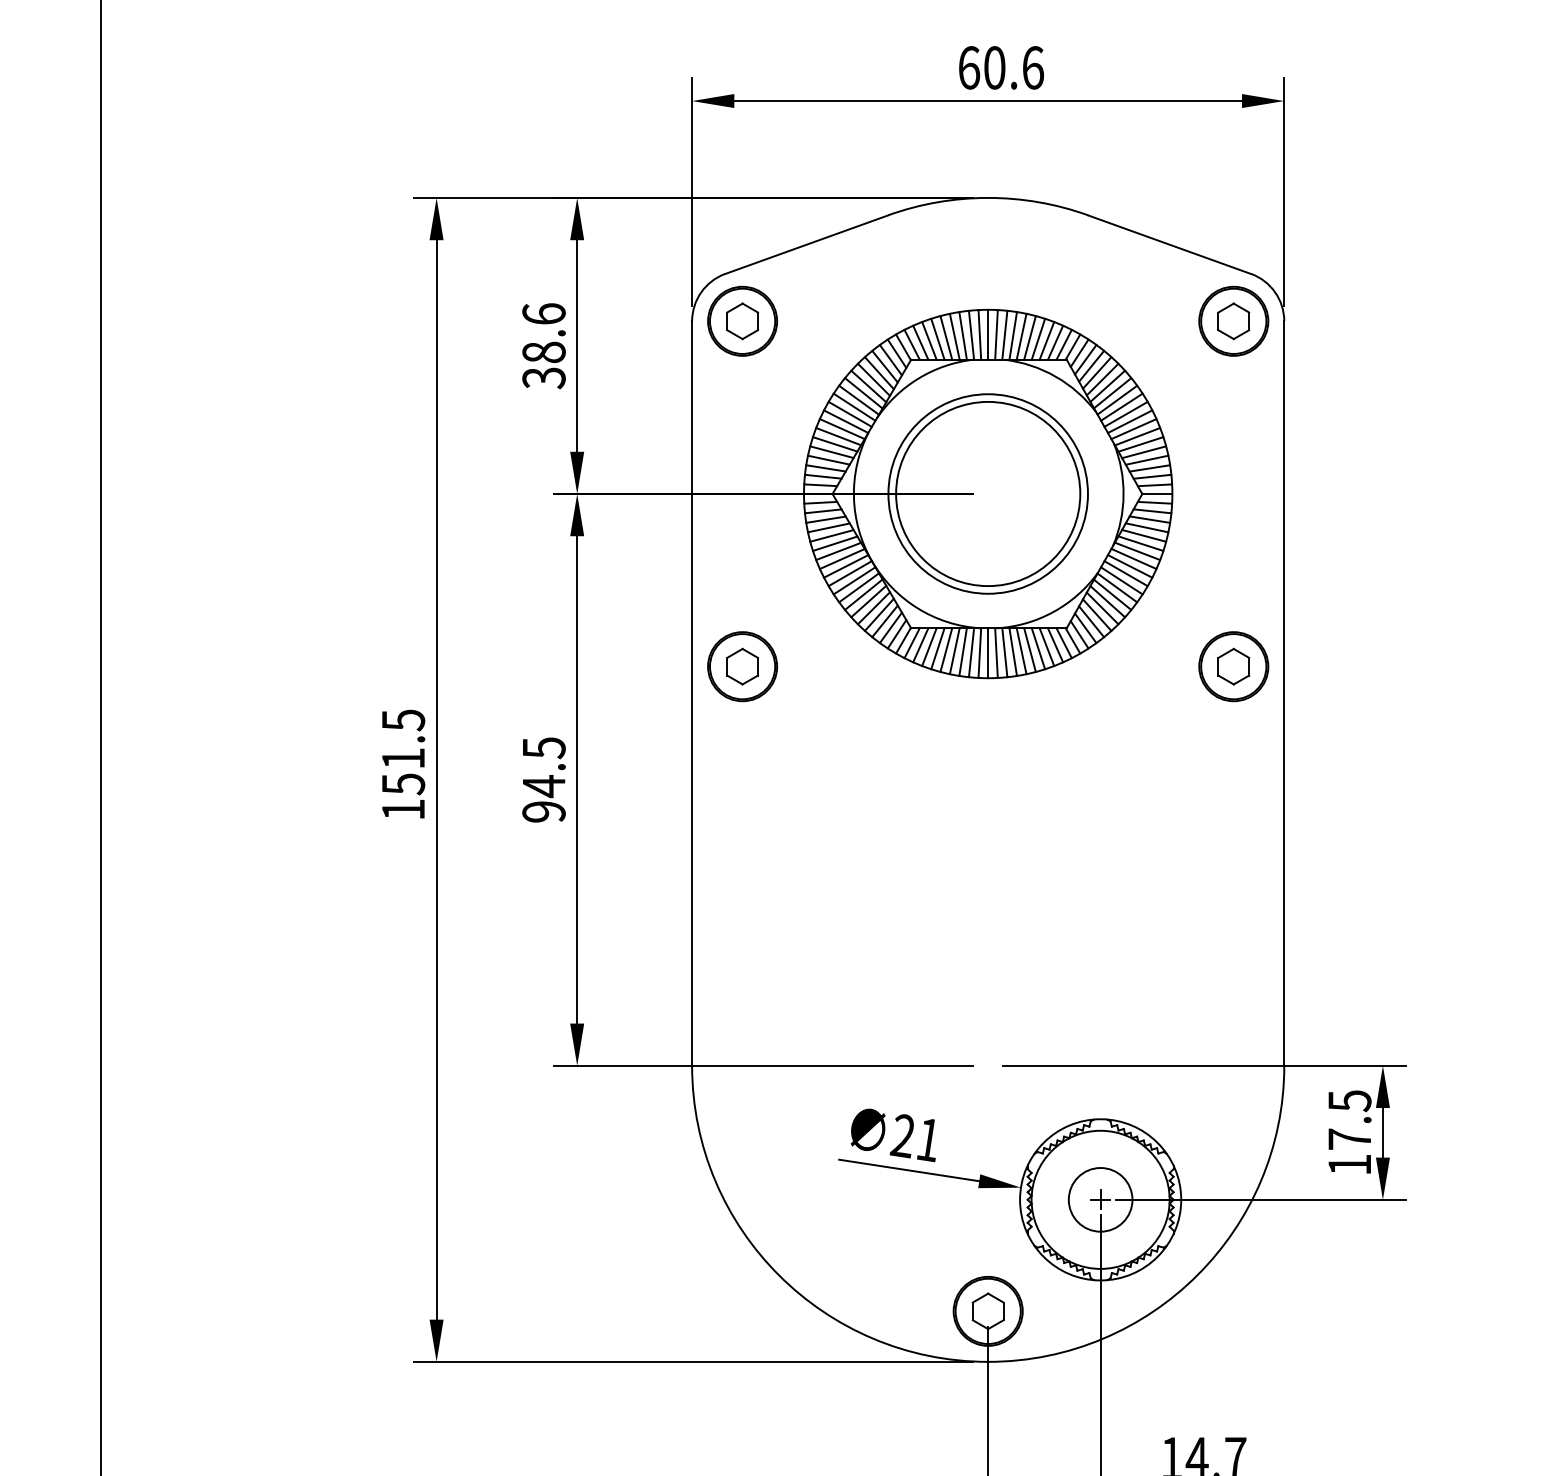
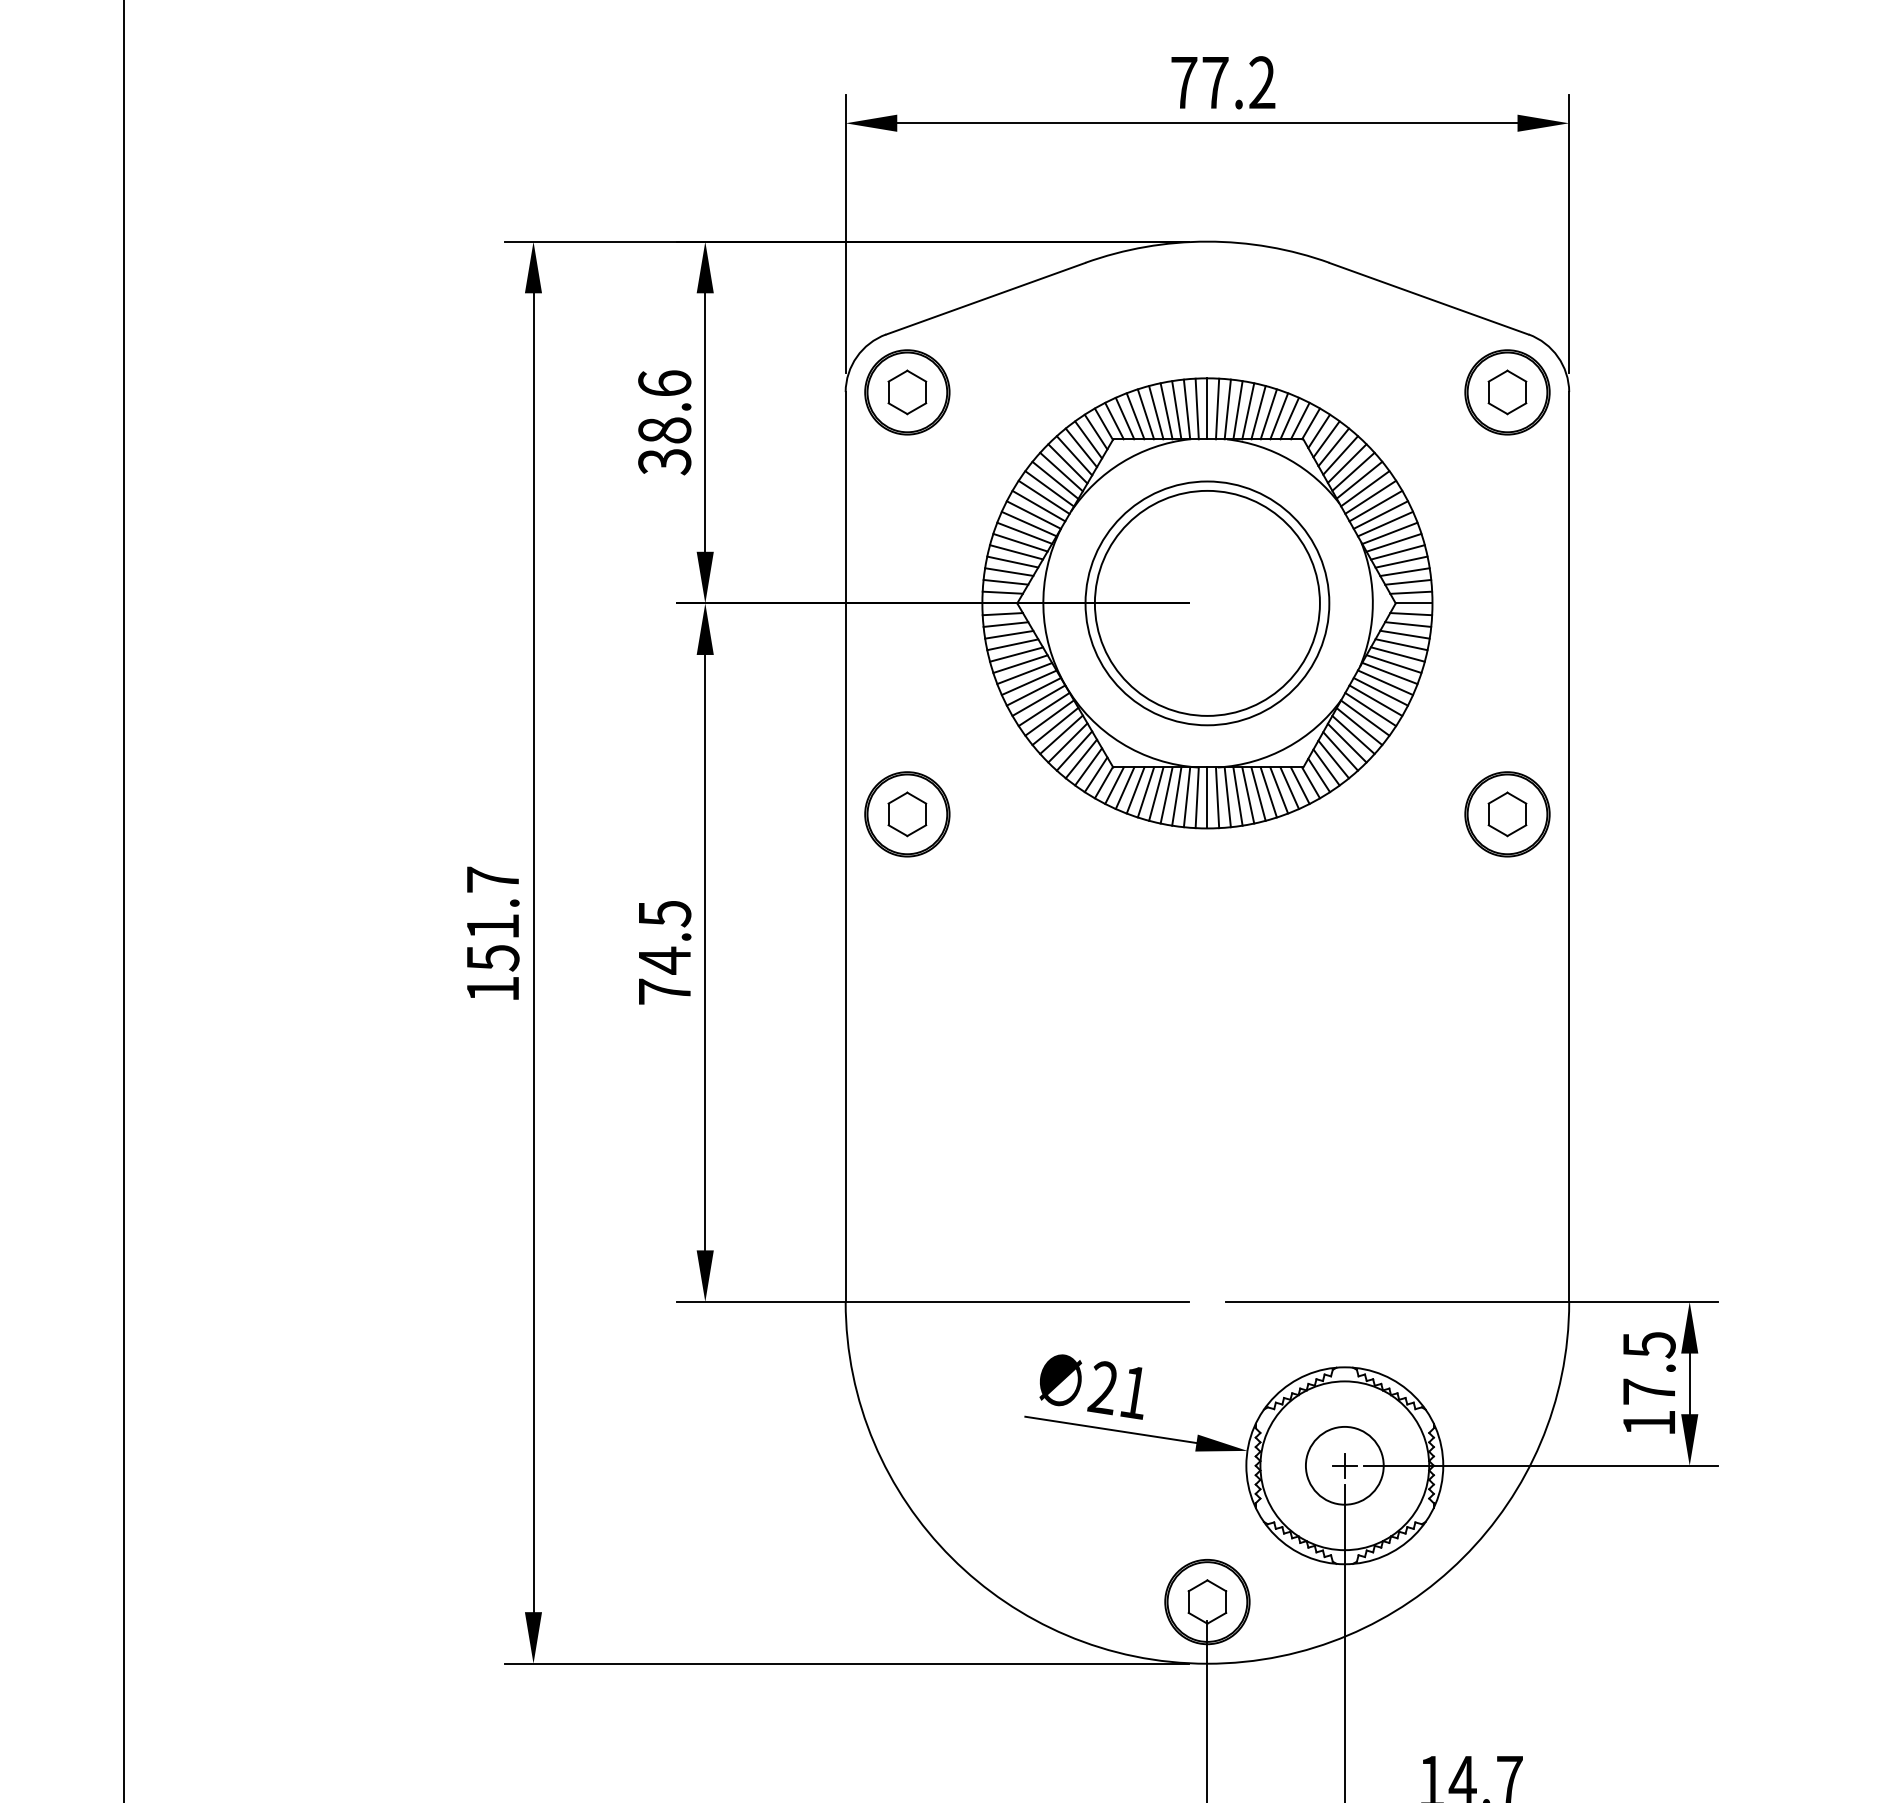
text: (1001, 67) -> (1223, 82), 60.6 -> 77.2
text: (403, 720) -> (493, 880), 151.5 -> 151.7
text: (543, 811) -> (664, 991), 94.5 -> 74.5

